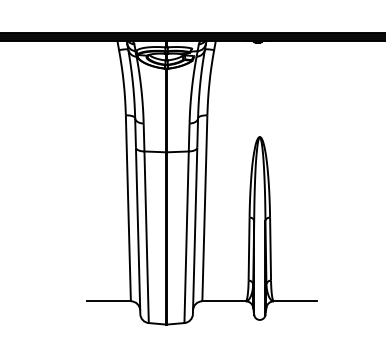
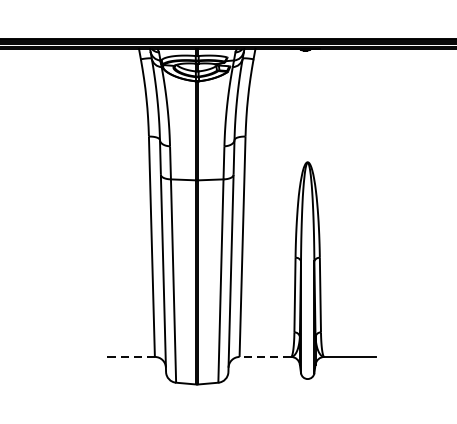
line: (109, 301) -> (129, 357), solid -> dashed
line: (224, 301) -> (265, 357), solid -> dashed

